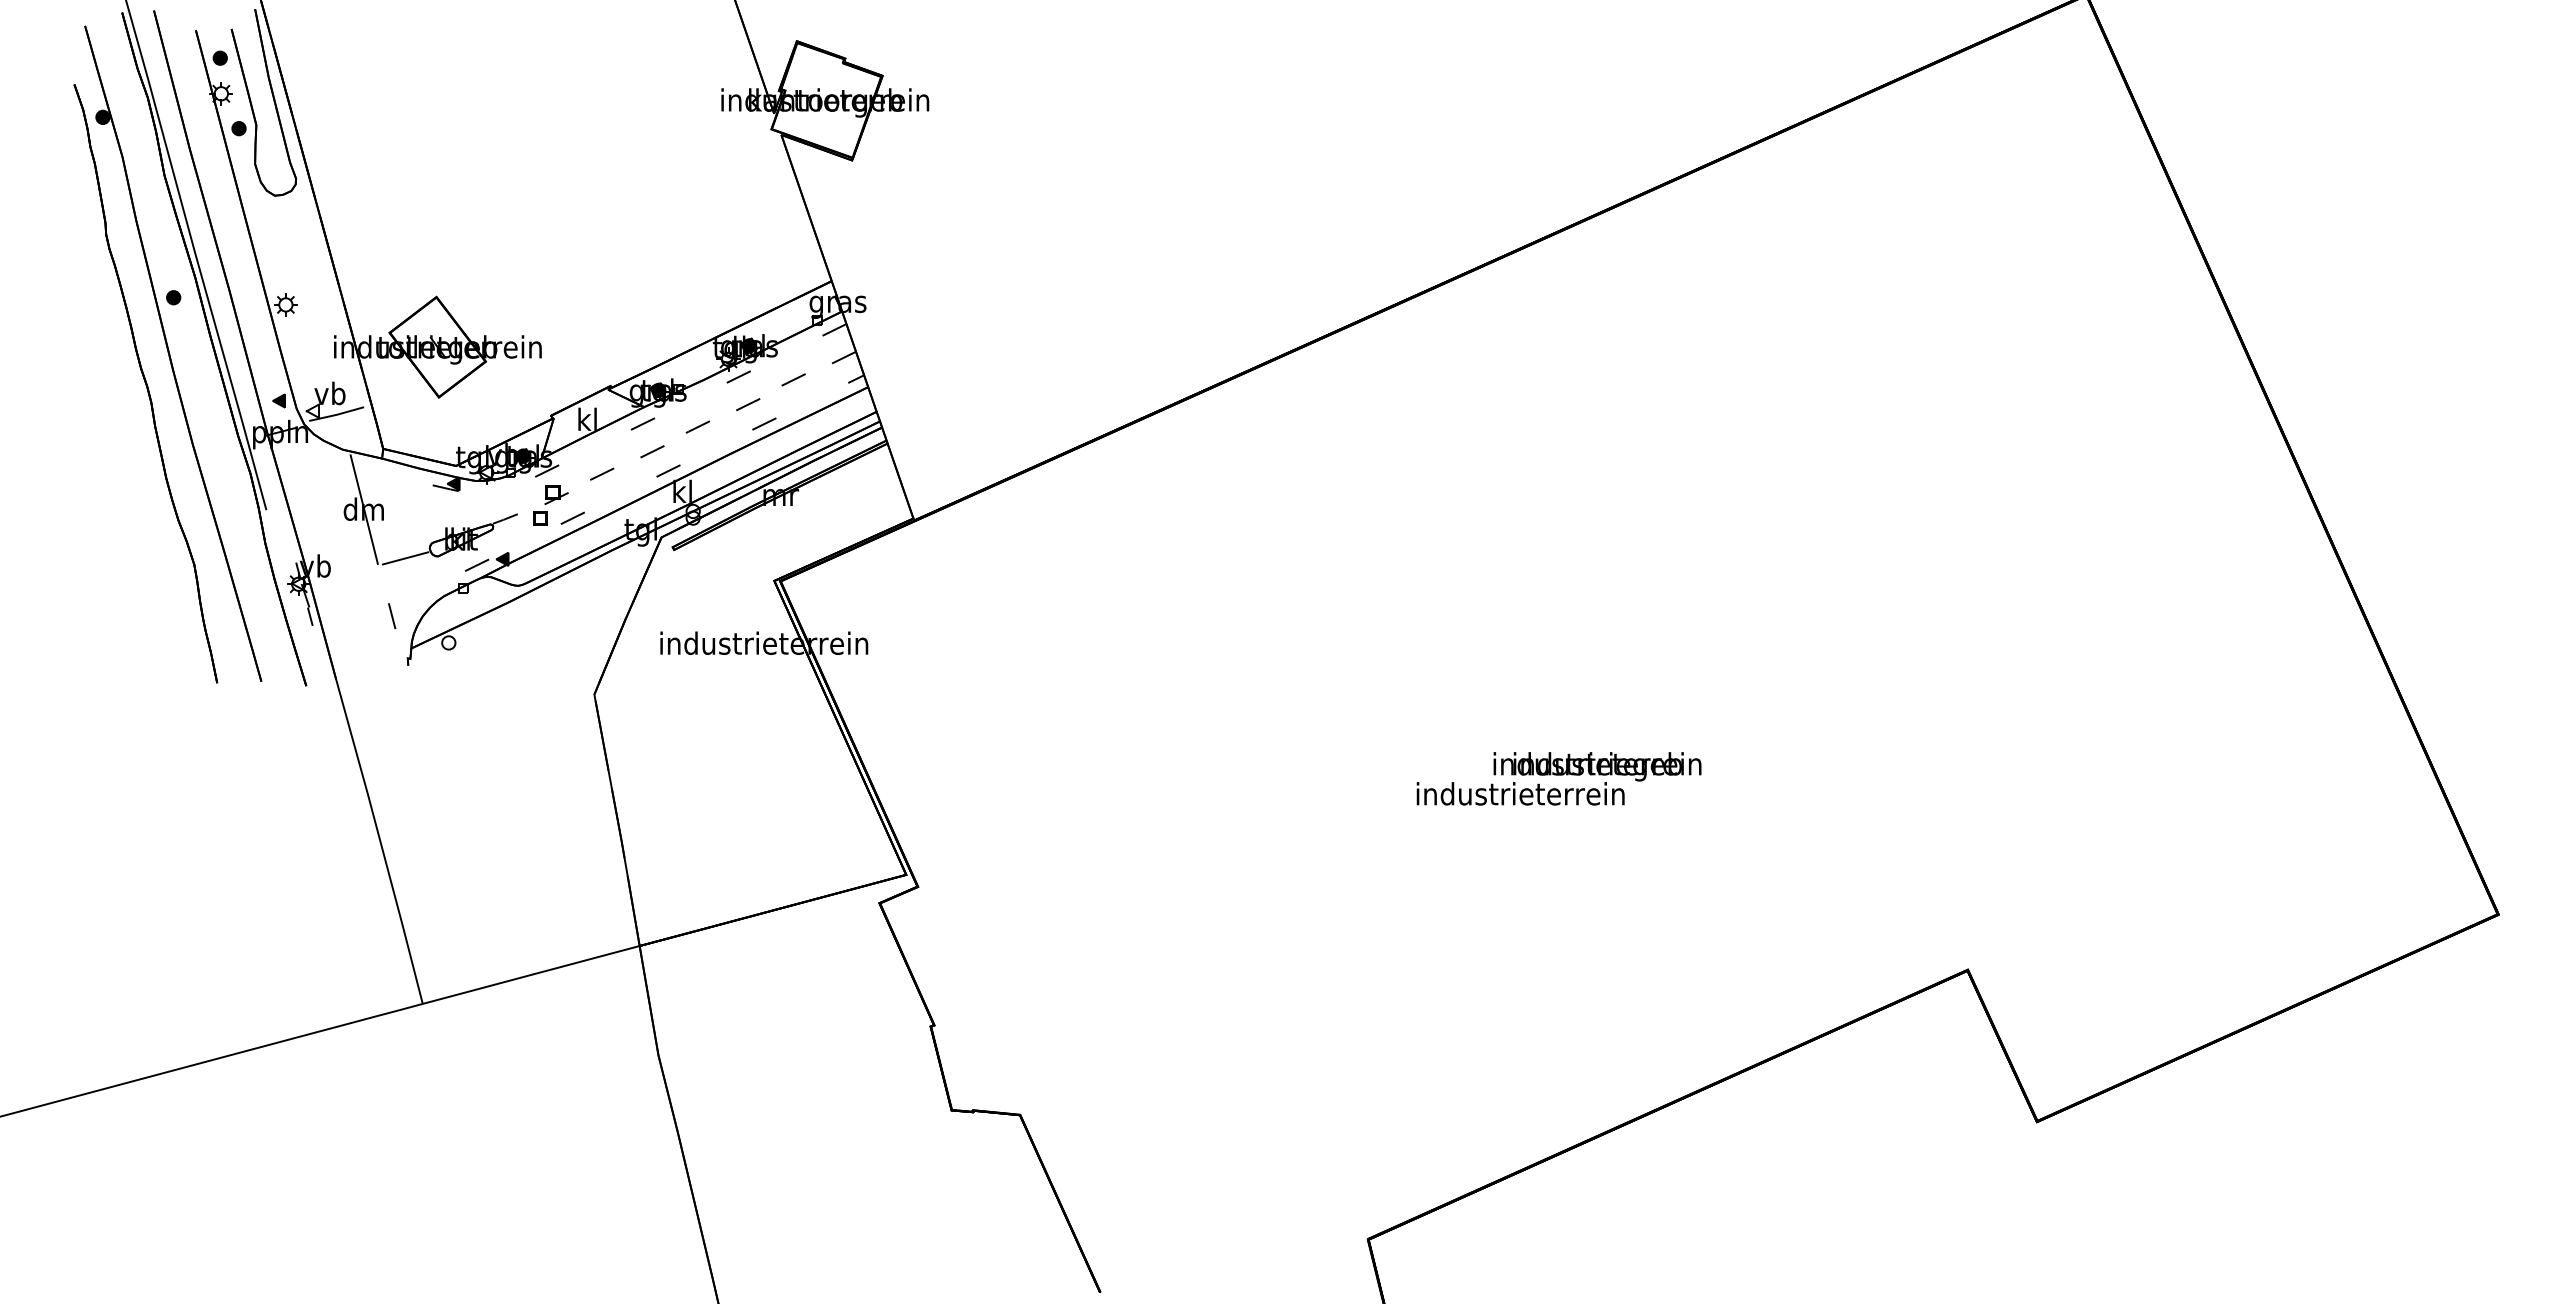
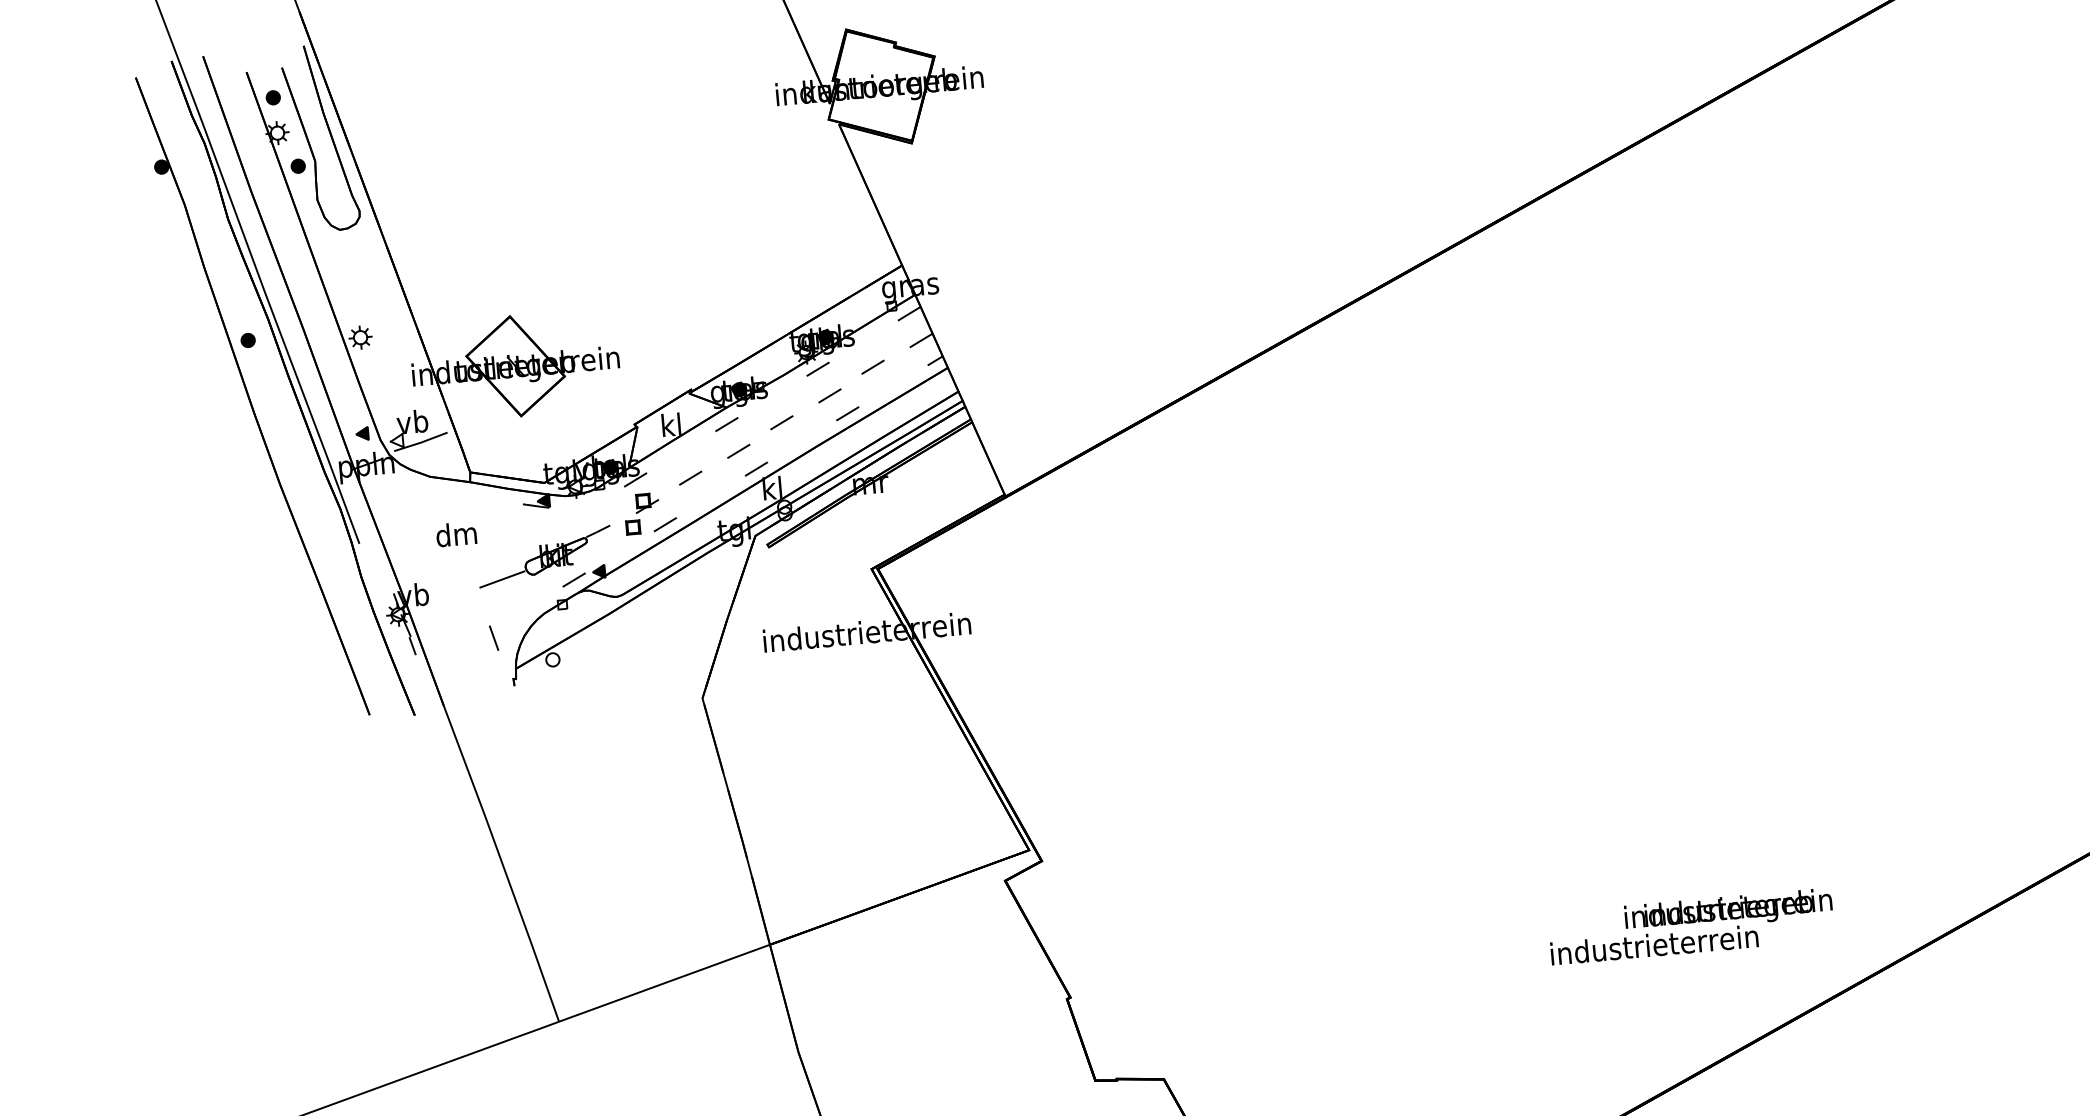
part: (145, 383) -> (227, 428), removed
line: (363, 509) -> (456, 534), removed
text: (1558, 778) -> (1690, 926), moved

